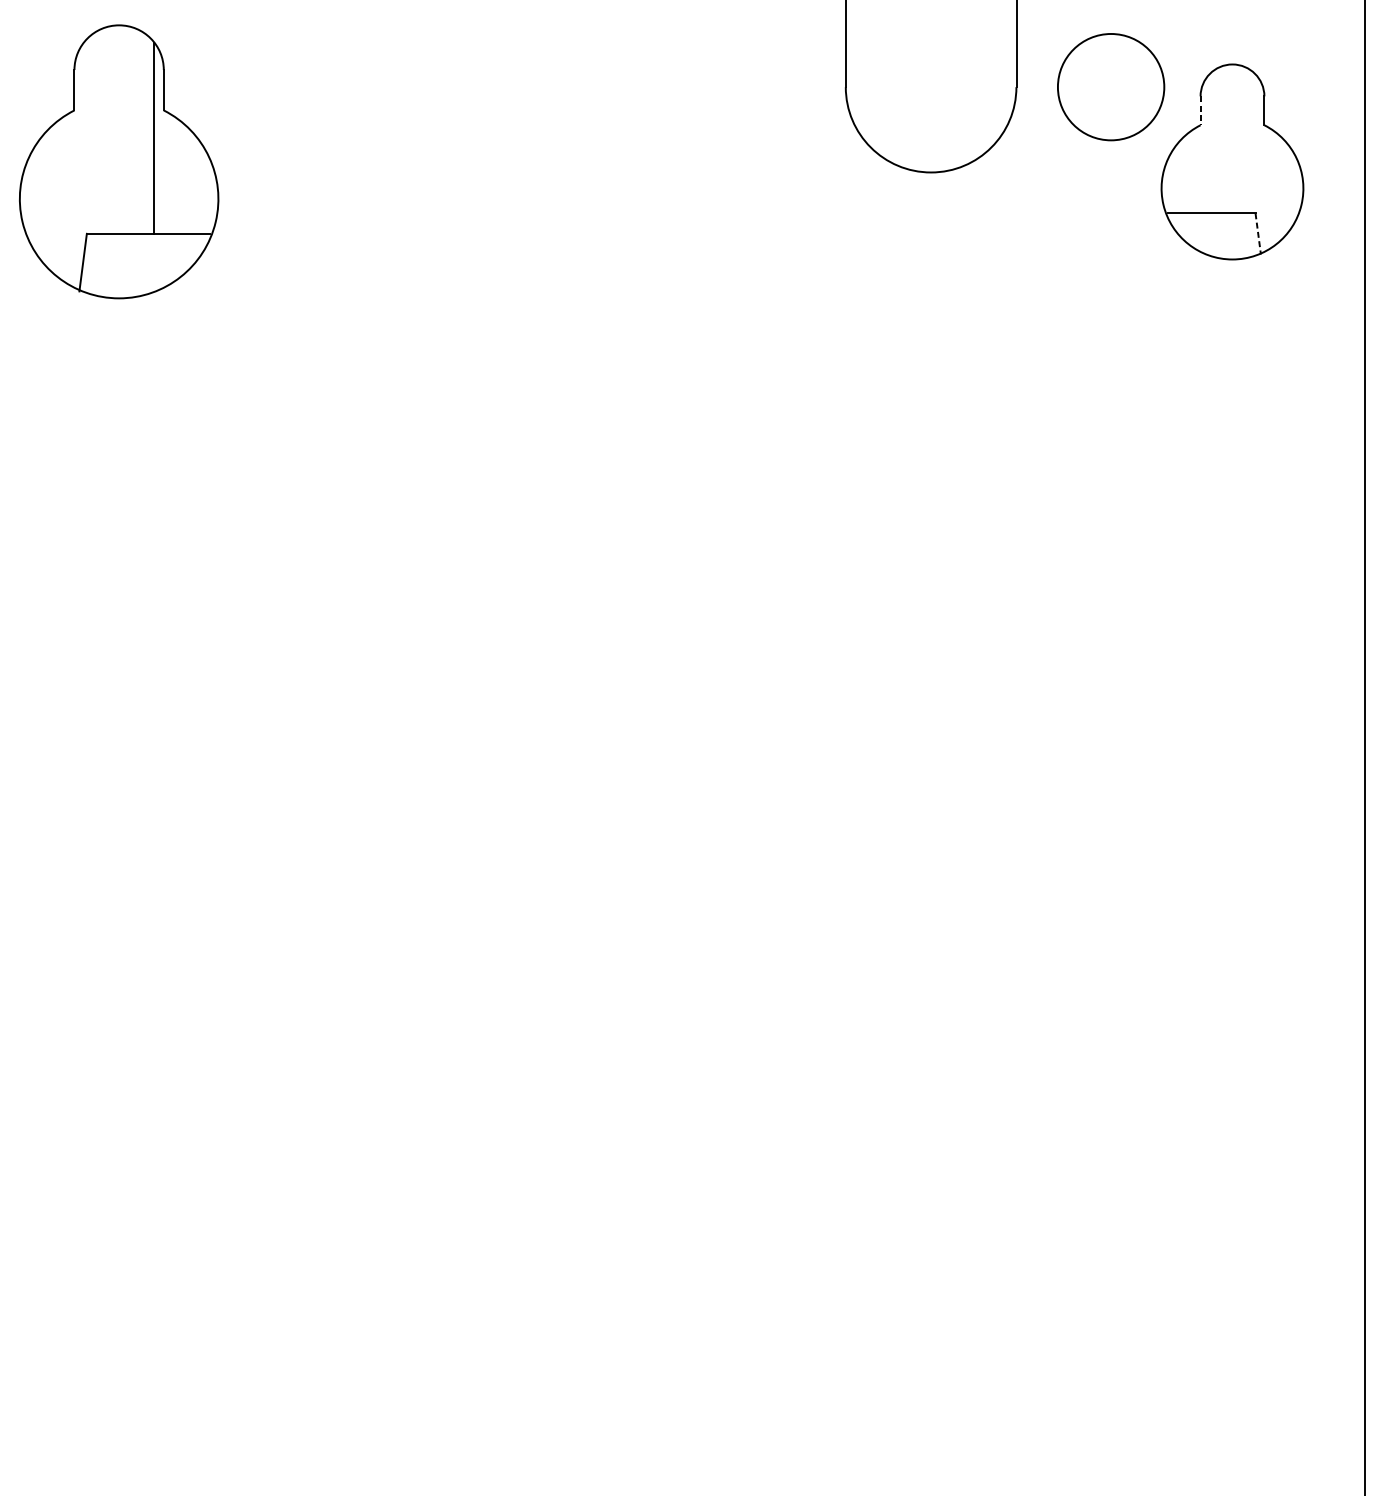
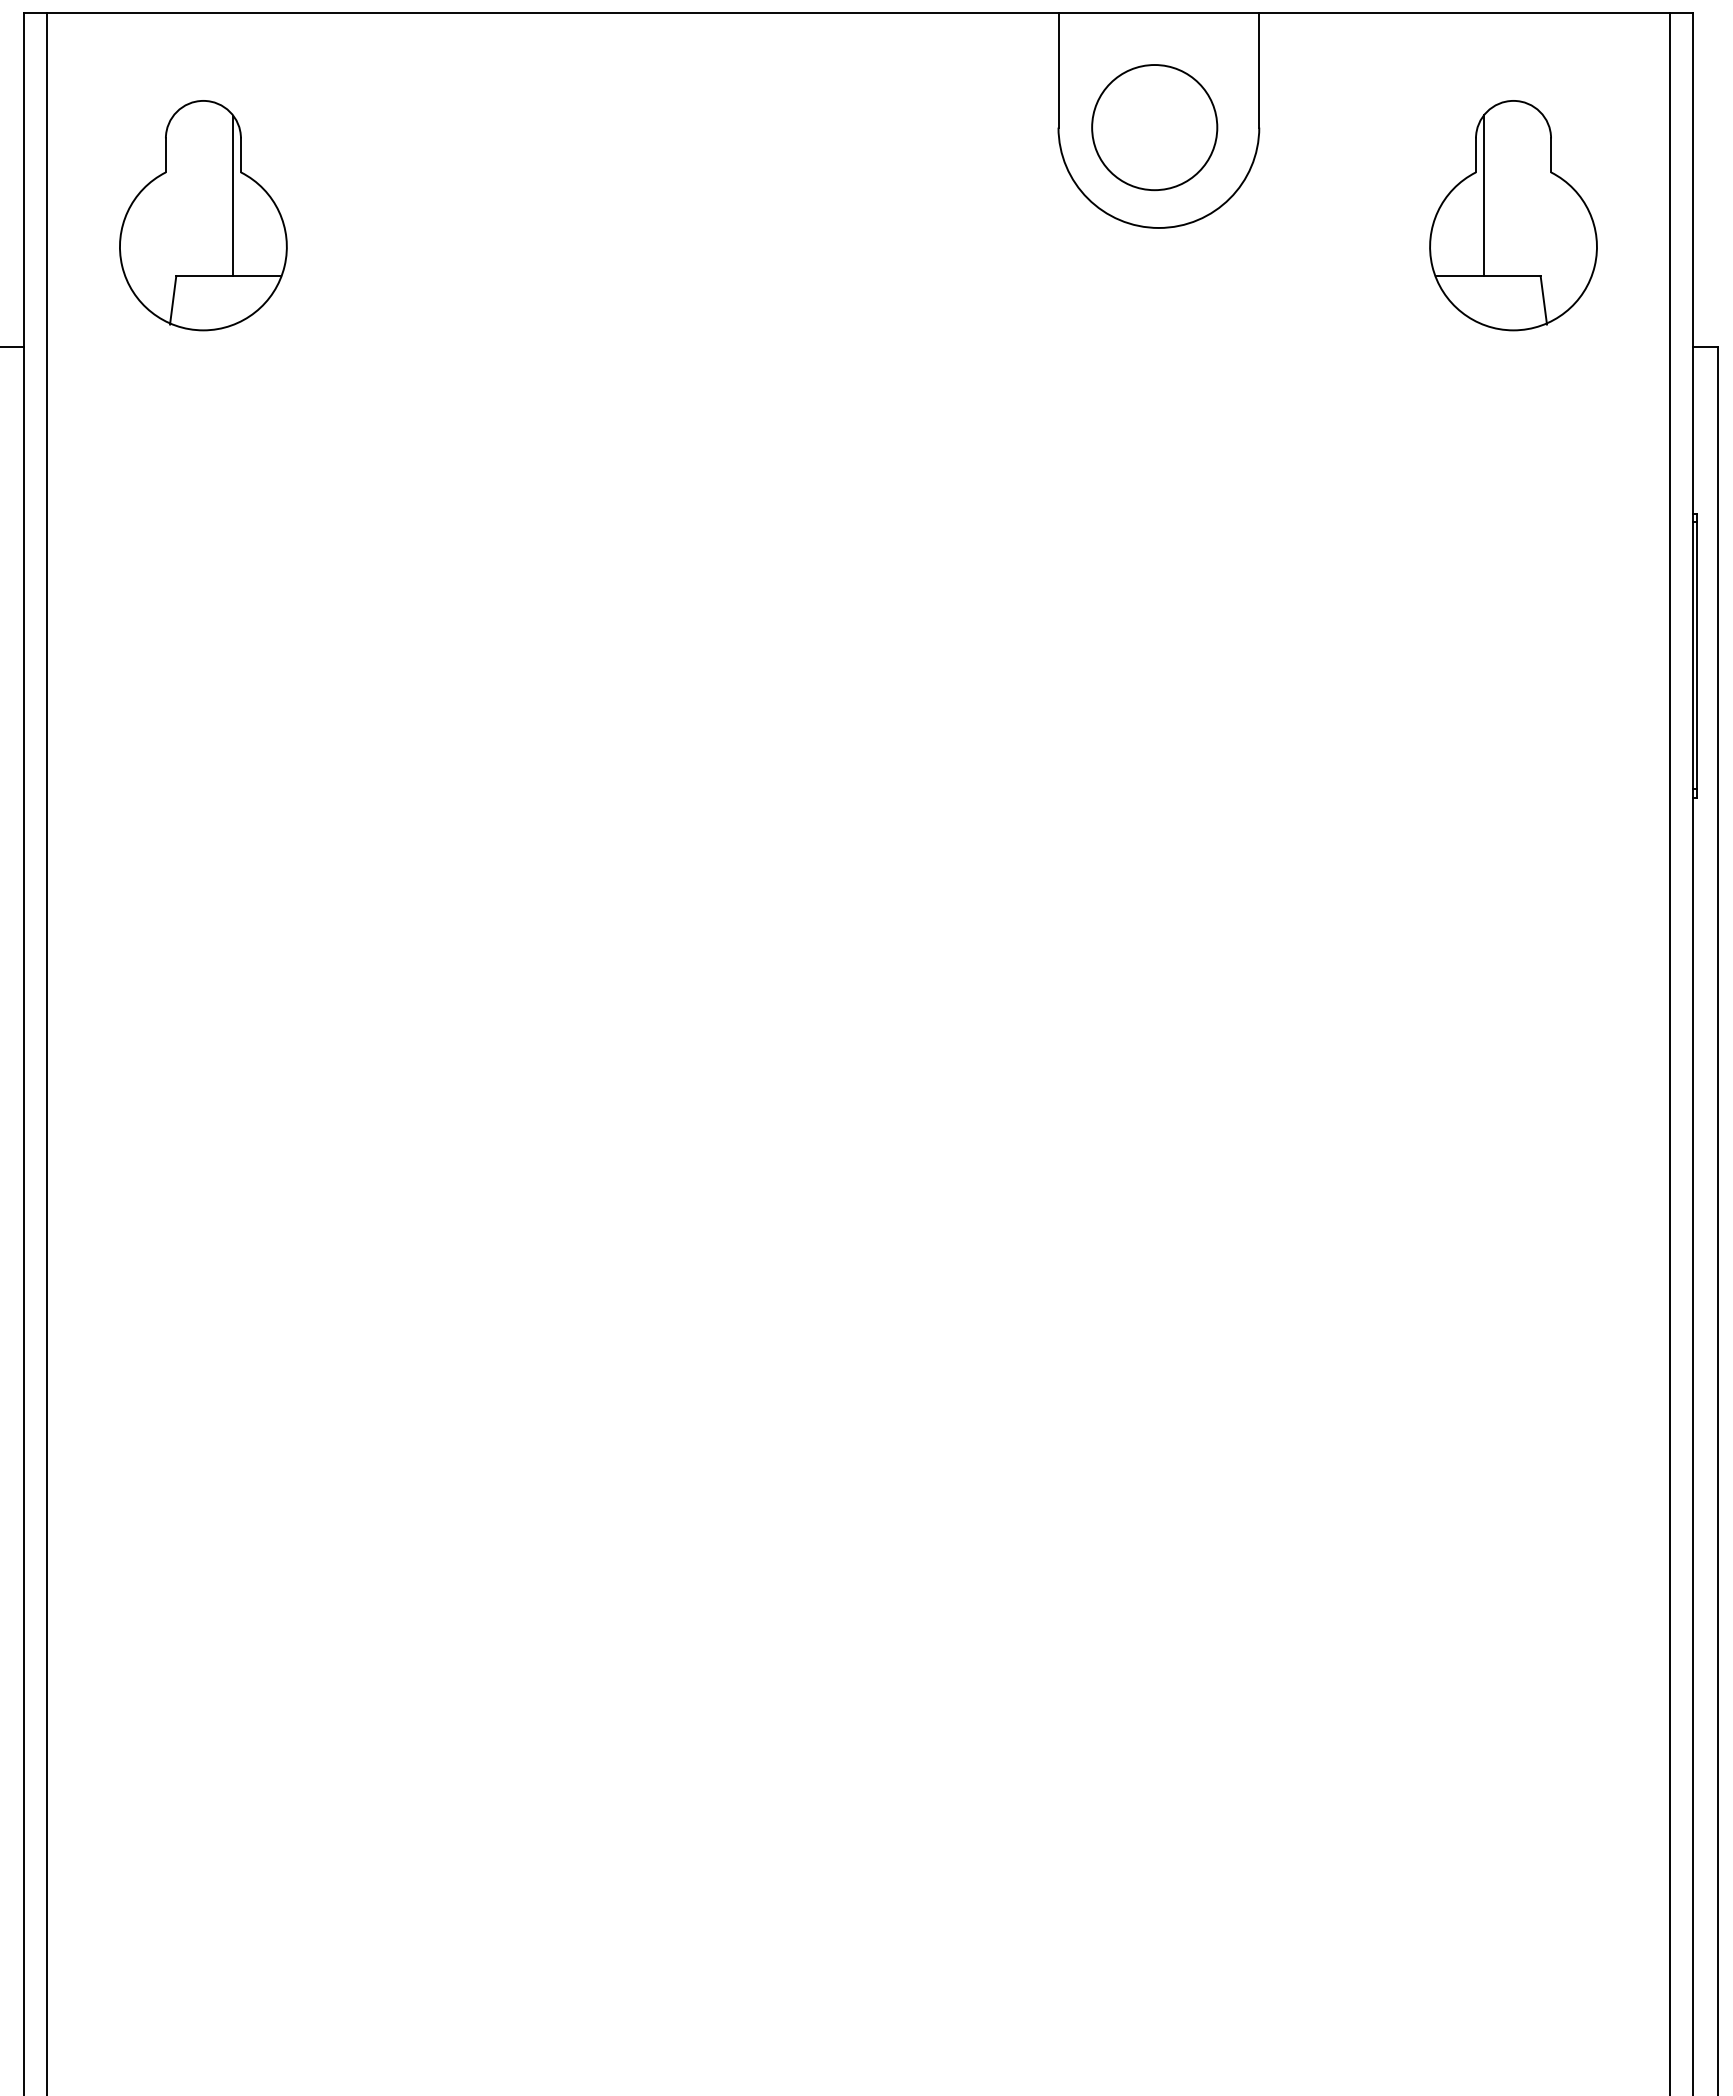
circle: (1110, 87) -> (1154, 127), moved
line: (1200, 110) -> (1475, 155), dashed -> solid
line: (1207, 144) -> (1484, 195), added
part: (119, 161) -> (203, 215), size x0.71
line: (1257, 234) -> (1543, 300), dashed -> solid

